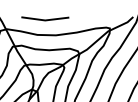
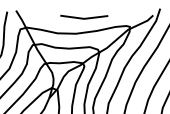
line: (45, 19) -> (84, 17), moved

